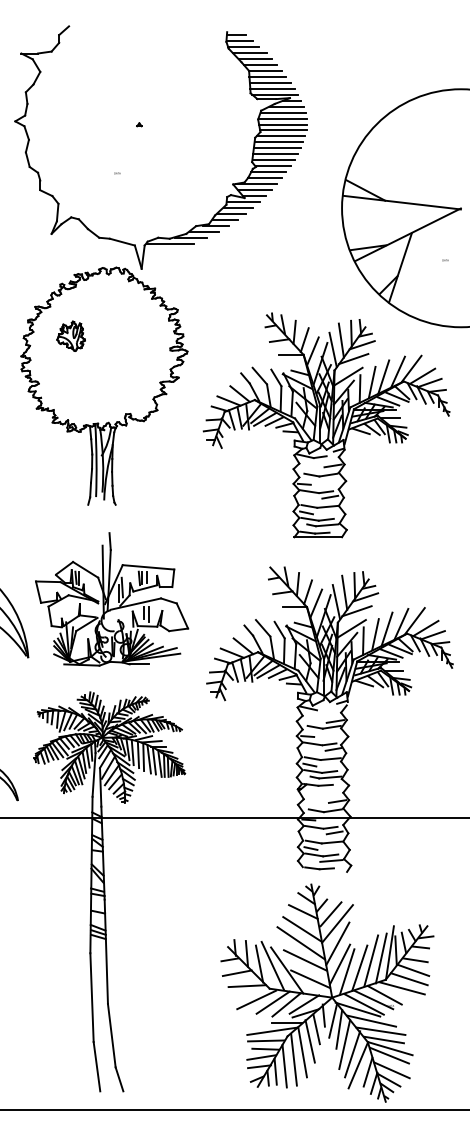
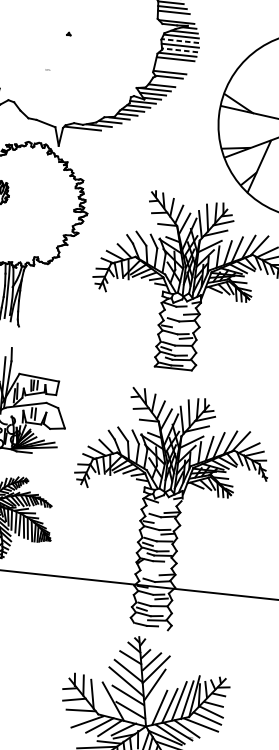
line: (272, 88) -> (175, 16), removed
line: (282, 118) -> (180, 41), solid -> dashed
line: (282, 130) -> (179, 50), solid -> dashed
line: (277, 148) -> (173, 63), removed
line: (275, 154) -> (171, 68), removed
line: (268, 172) -> (164, 81), removed
line: (339, 964) -> (154, 701), removed
line: (272, 965) -> (102, 696), removed

